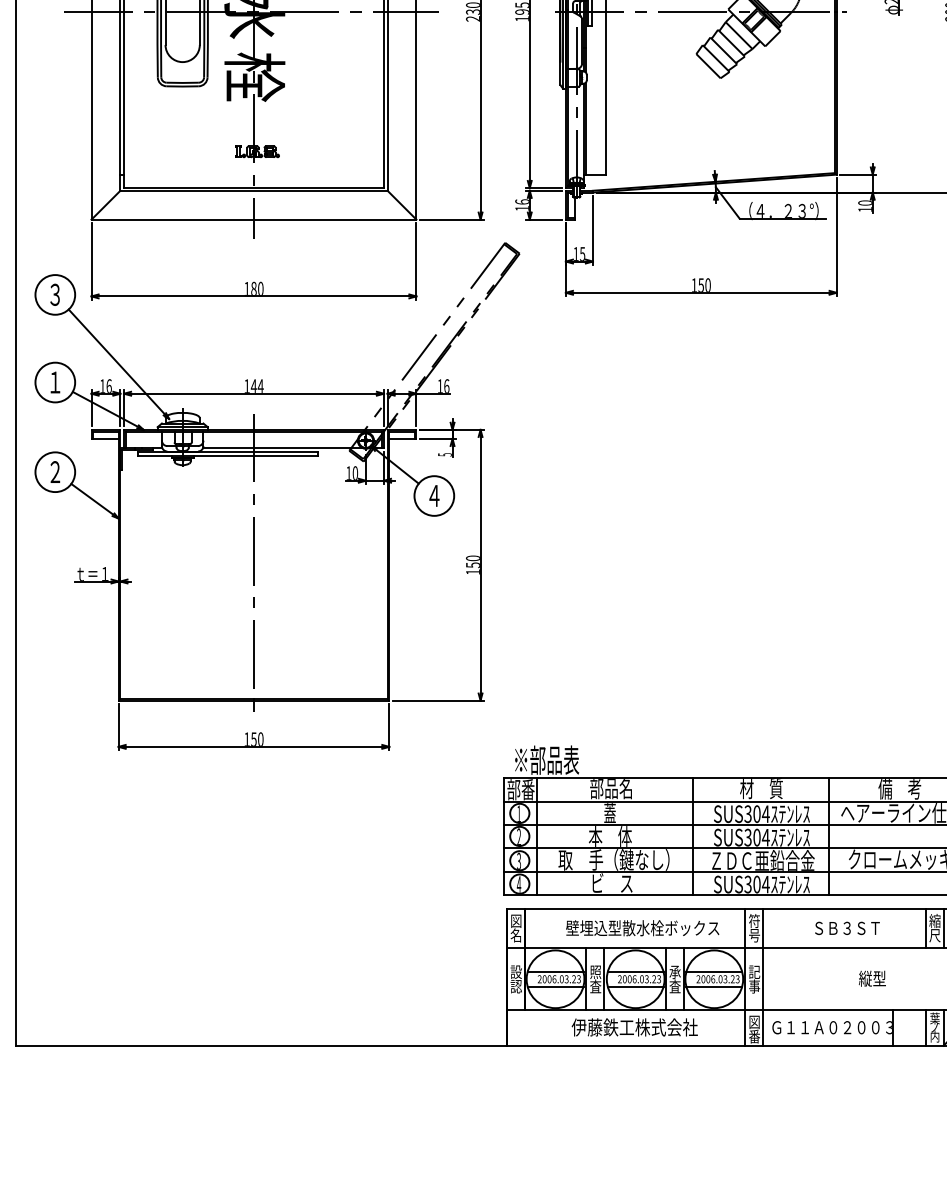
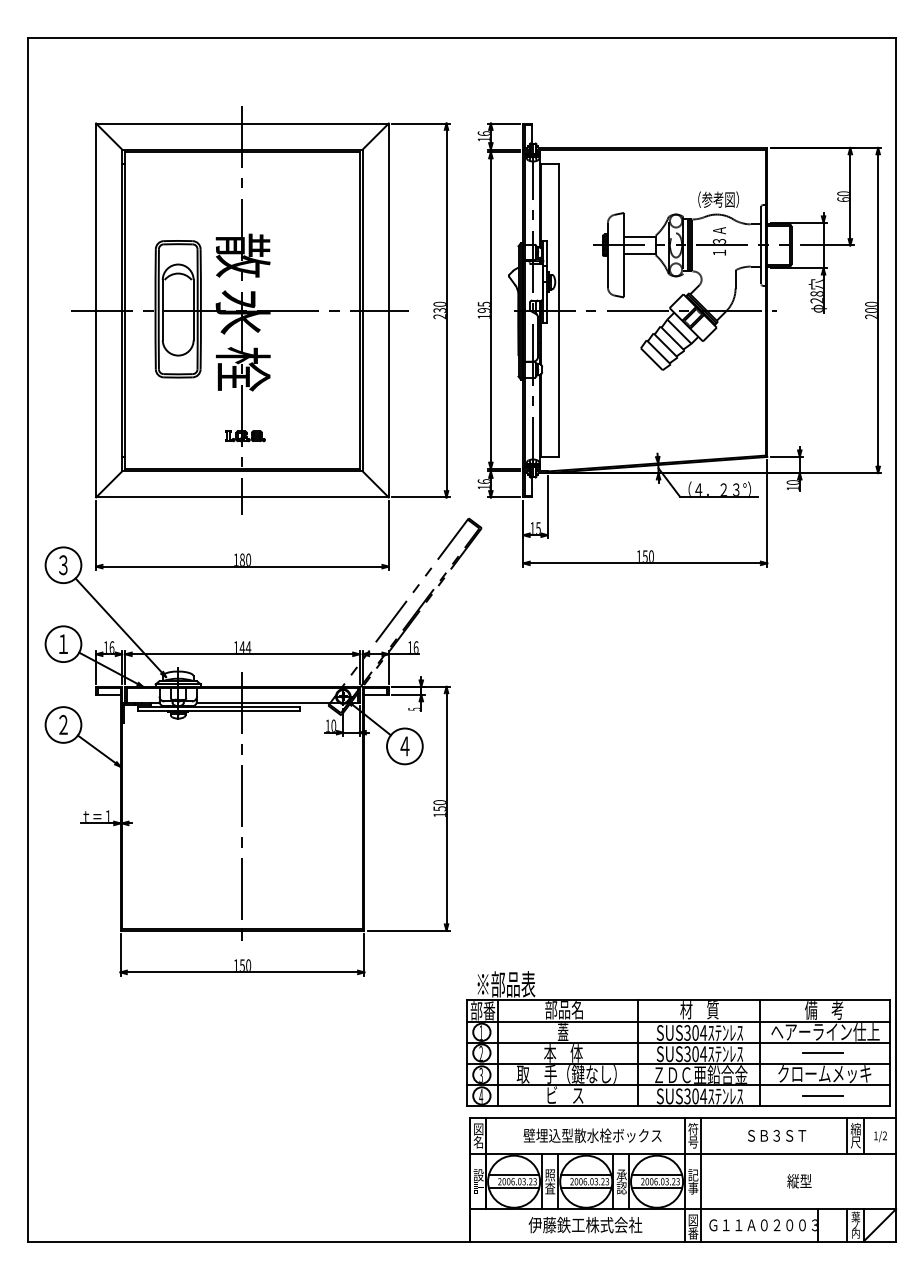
line: (899, 836) -> (823, 1053), added
line: (899, 883) -> (823, 1095), added
text: (516, 986) -> (478, 1188), 認 -> 計
text: (674, 986) -> (621, 1188), 査 -> 認

